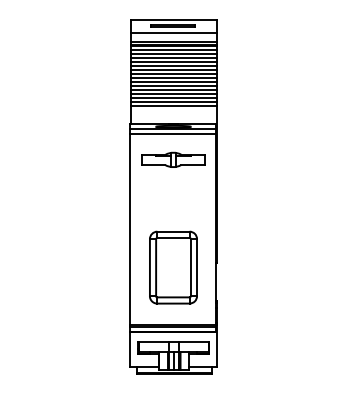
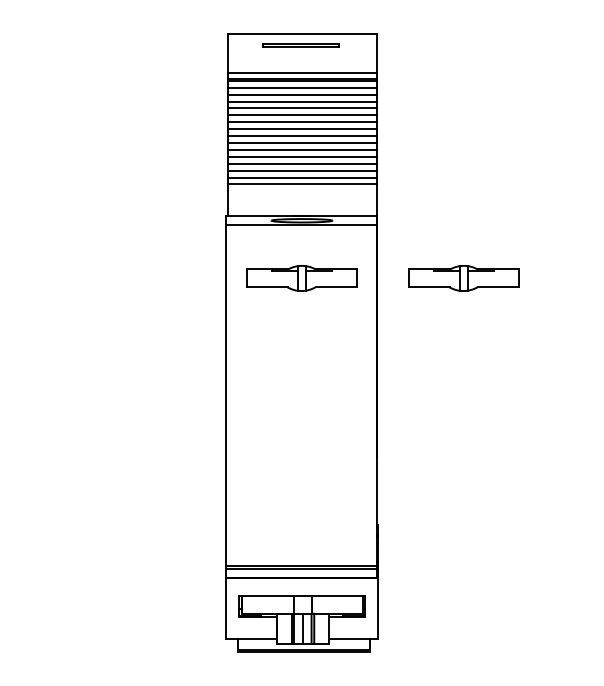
line: (173, 32) -> (302, 56), removed
line: (173, 134) -> (302, 234), removed
part: (266, 159) -> (463, 277), added
part: (173, 267) -> (302, 465), removed

